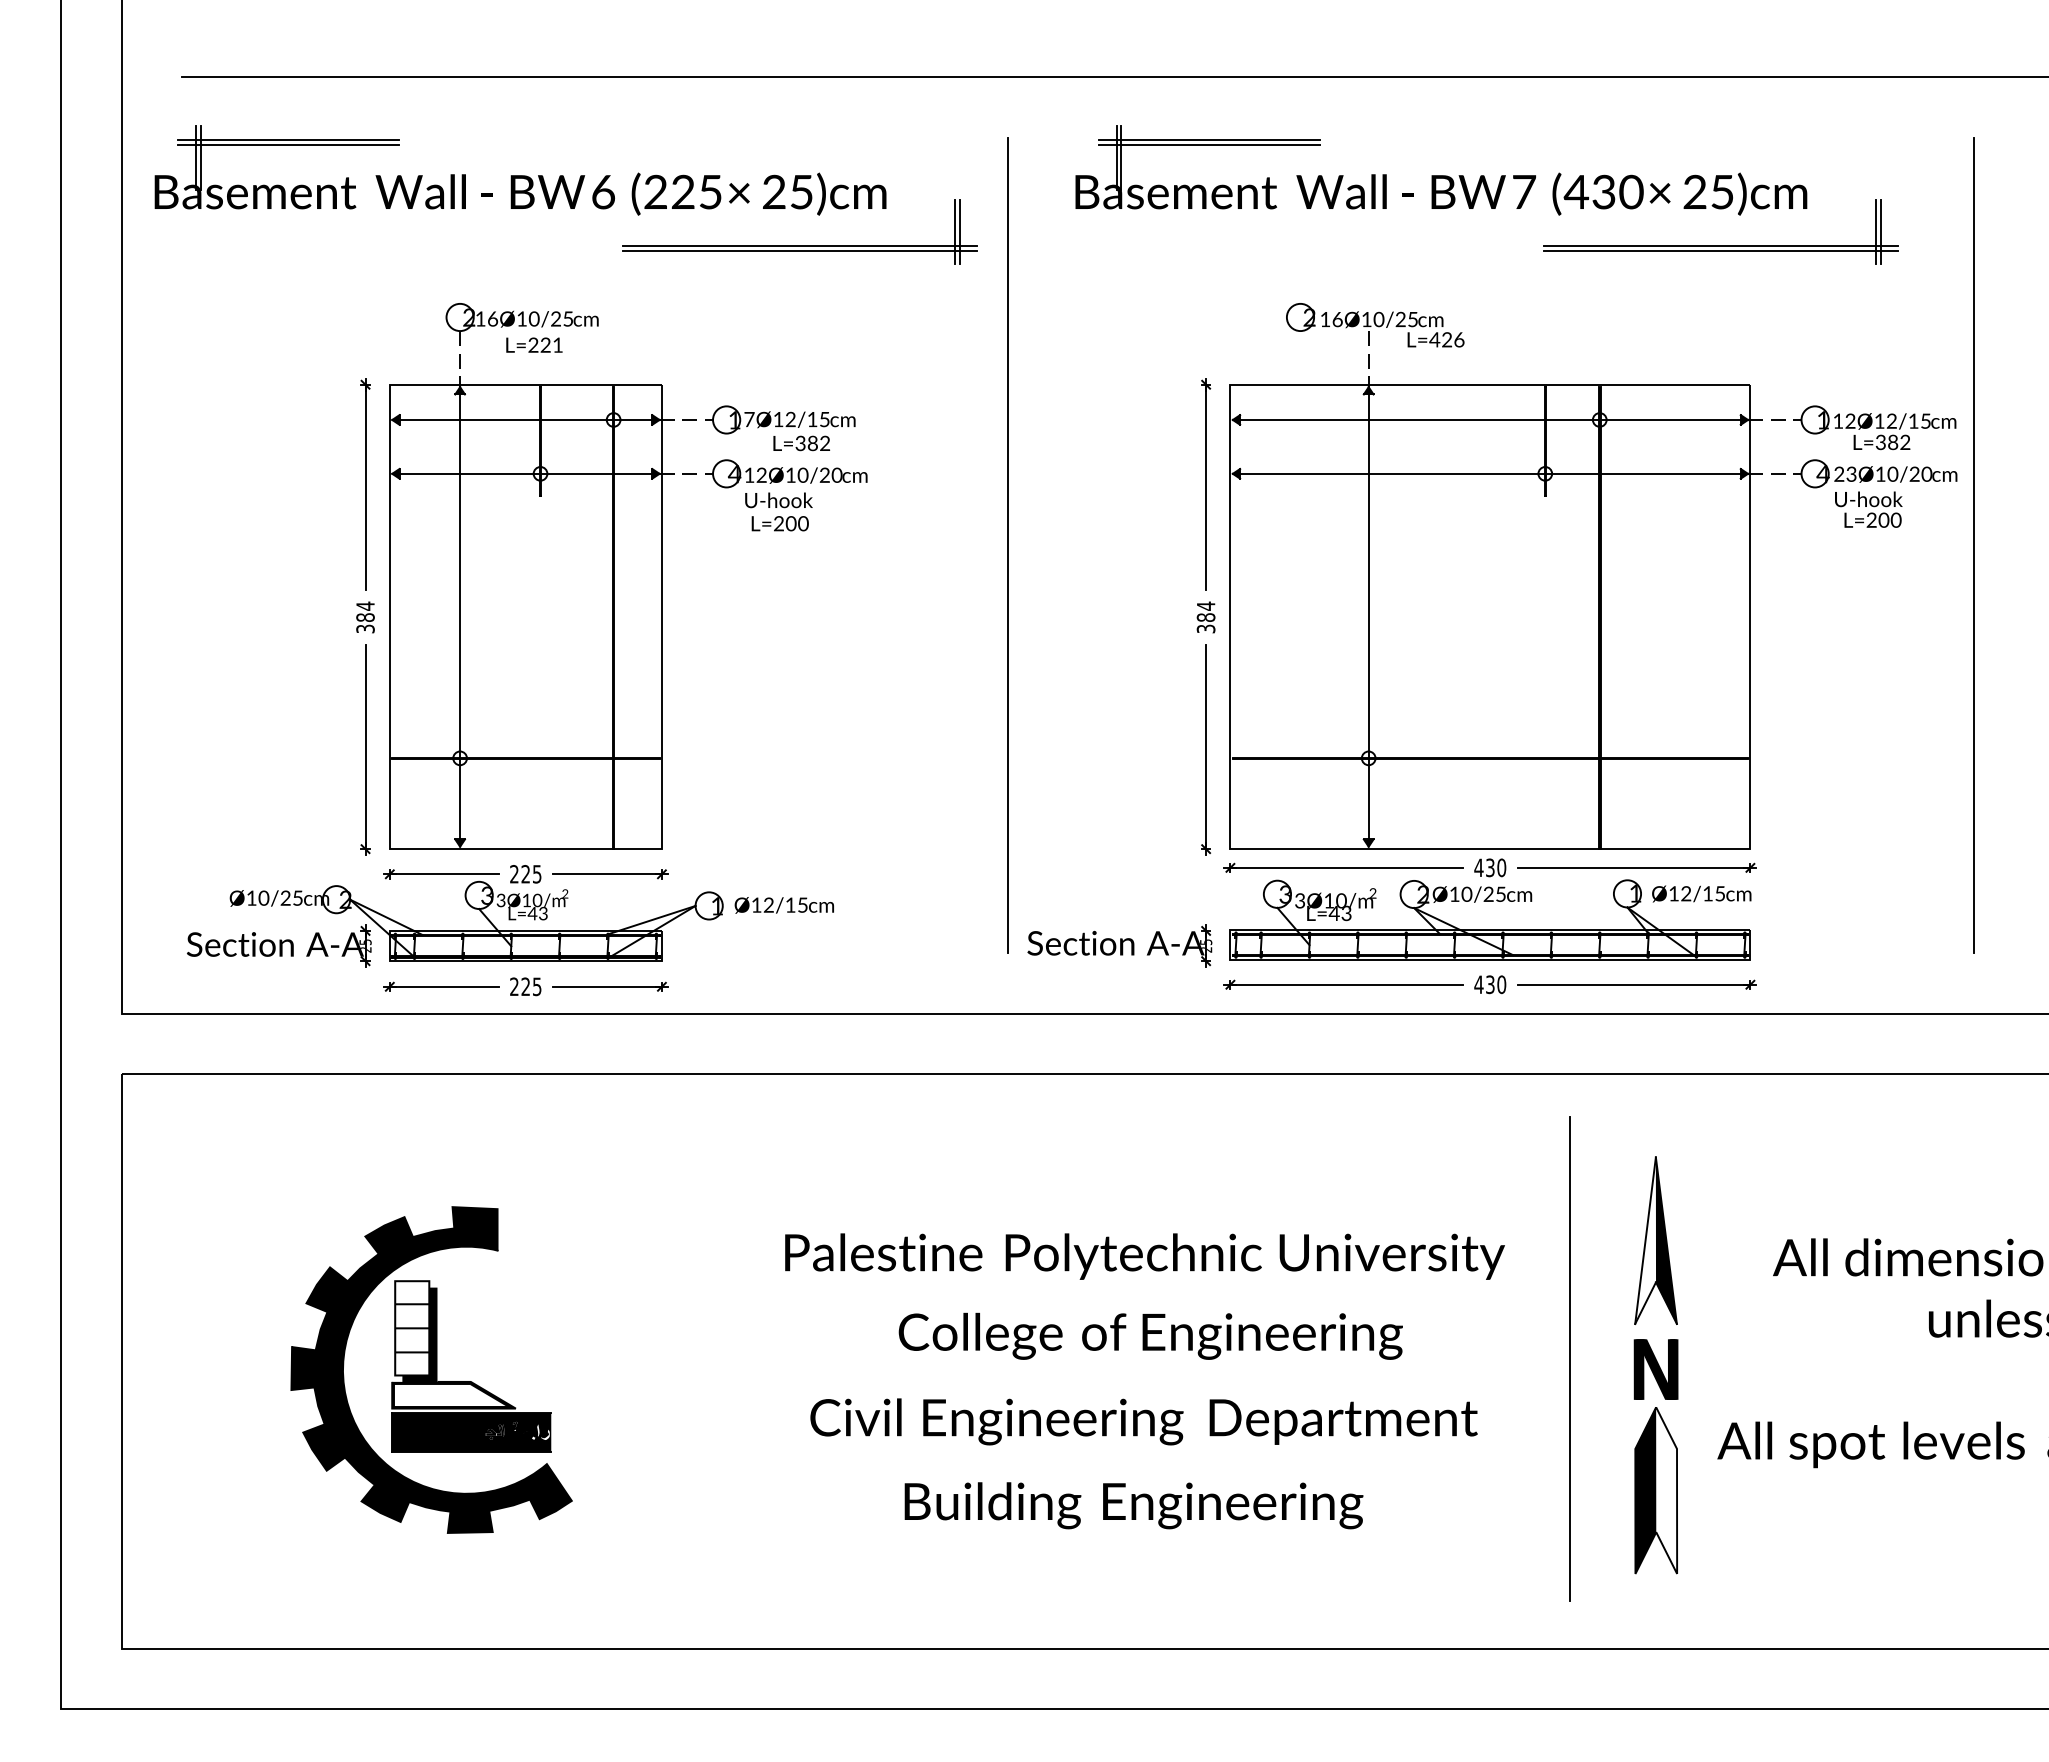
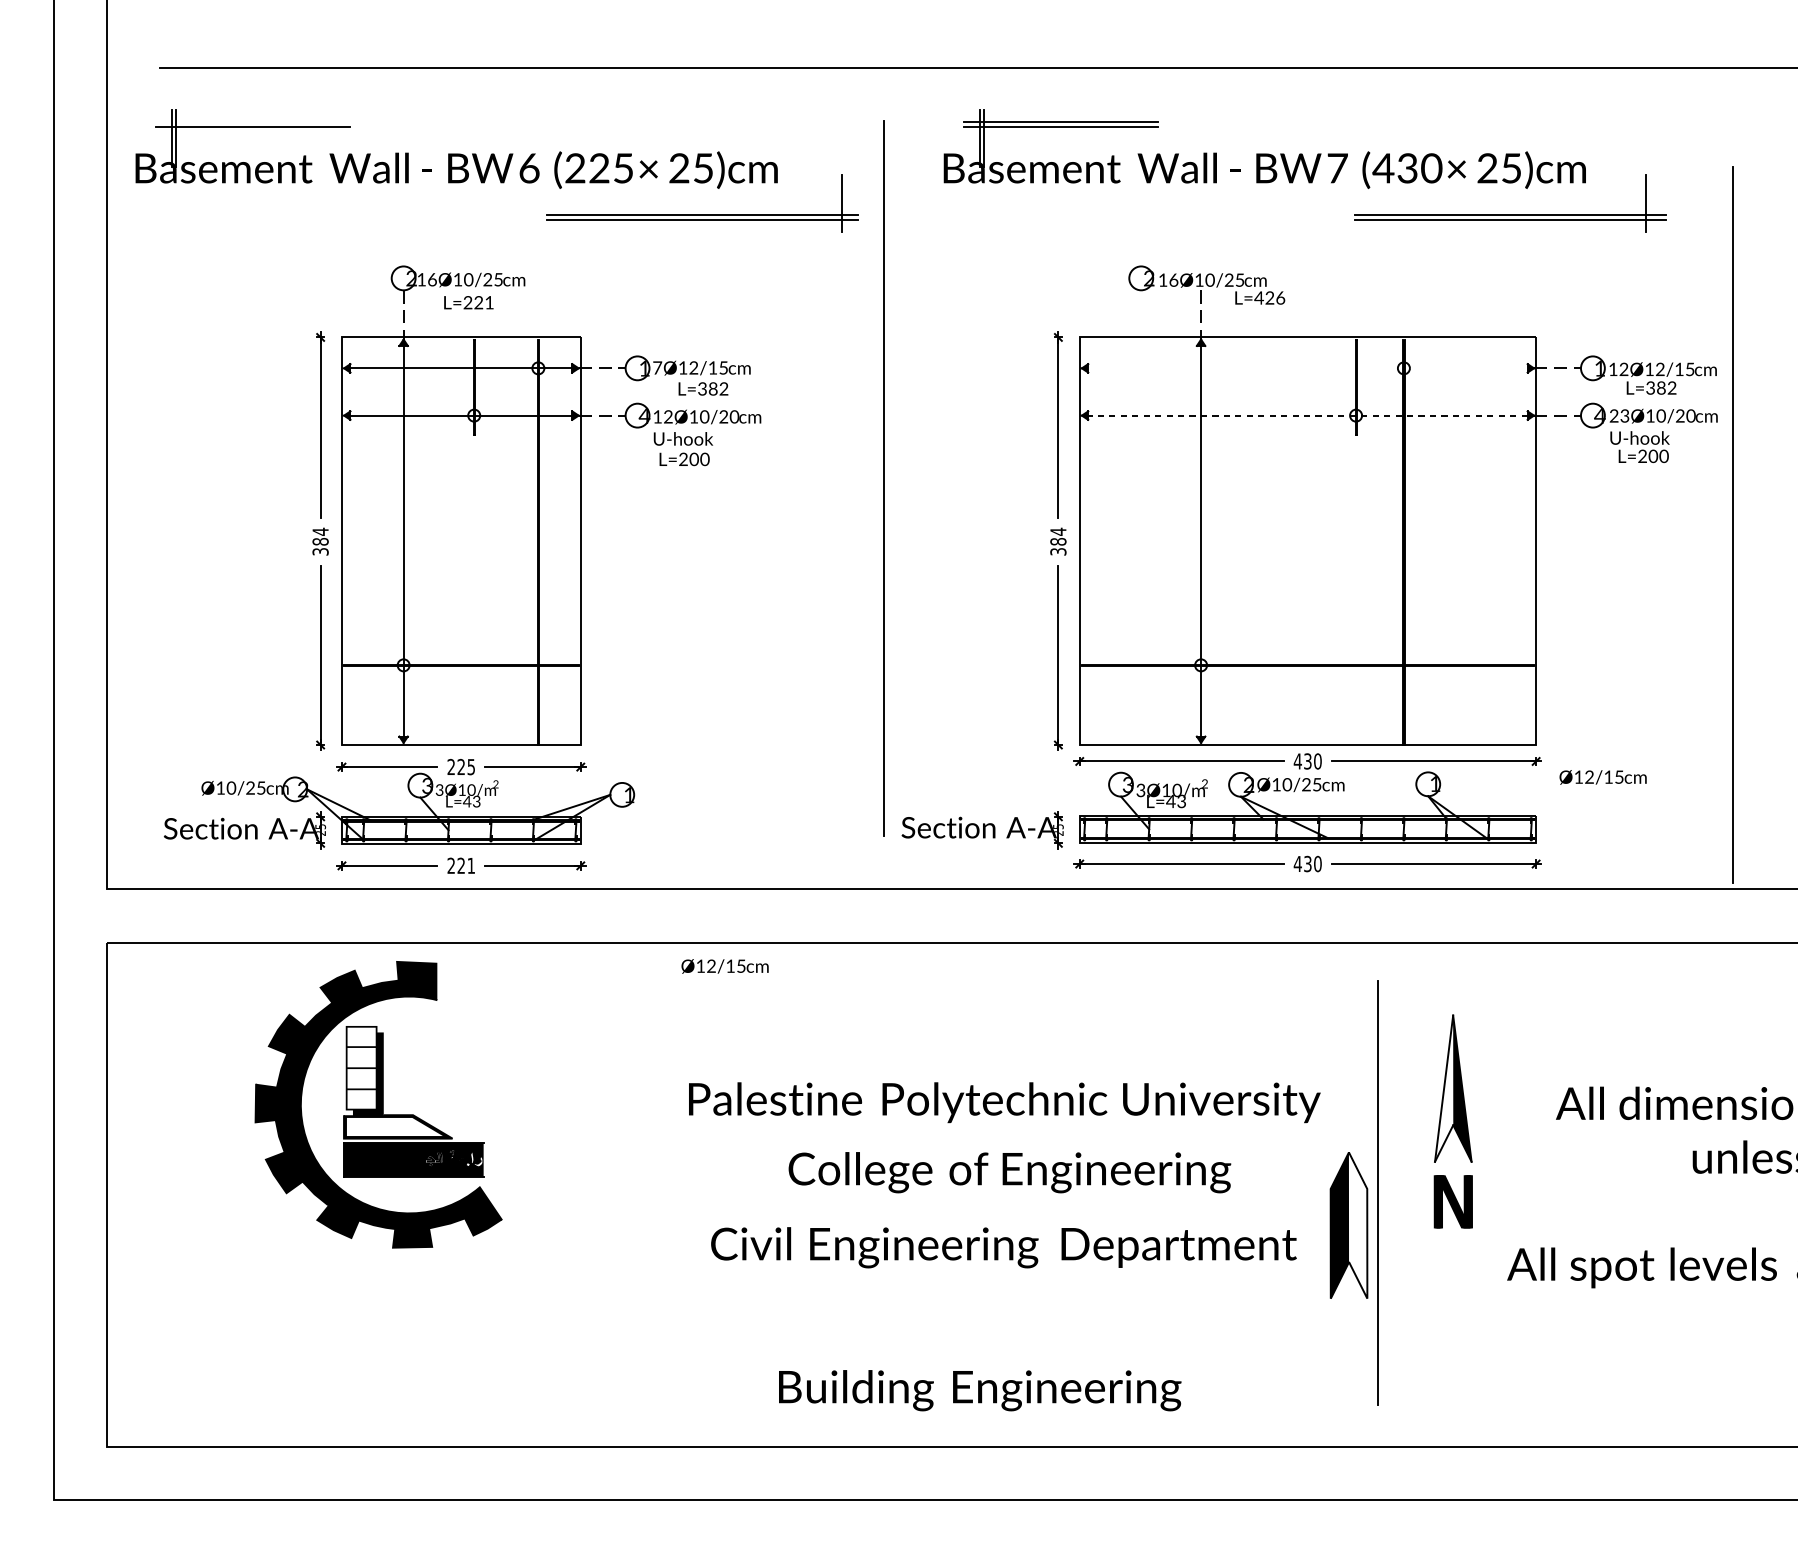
line: (288, 139) -> (253, 122), removed
line: (954, 232) -> (837, 203), removed
line: (1880, 232) -> (1650, 203), removed
line: (1490, 419) -> (1308, 367), removed
line: (1489, 473) -> (1307, 415), solid -> dashed
line: (1973, 545) -> (1731, 525), moved
text: (1701, 893) -> (1602, 776), moved
text: (783, 905) -> (724, 966), moved
text: (537, 986) -> (471, 865), 225 -> 221
part: (431, 1369) -> (378, 1104), moved
part: (1655, 1490) -> (1348, 1225), moved
text: (1133, 1505) -> (979, 1390), moved

